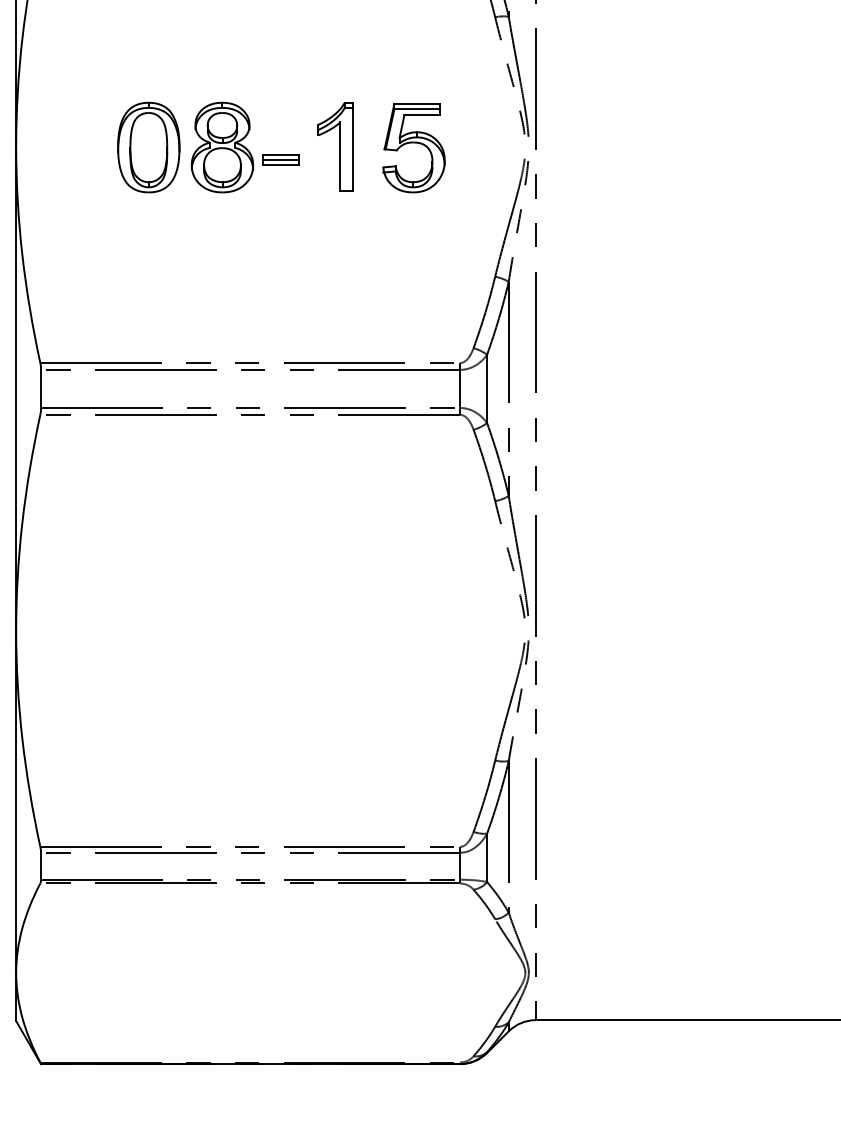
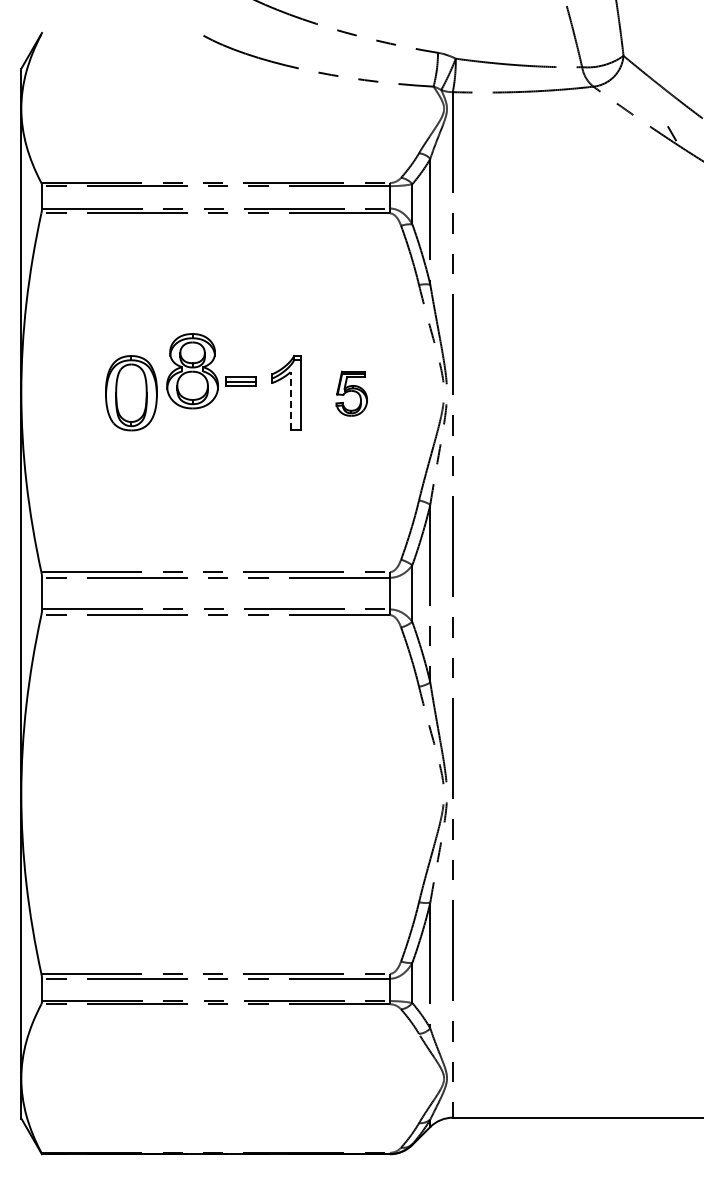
part: (245, 147) -> (211, 371), moved
part: (413, 147) -> (351, 393), size x0.6
line: (340, 156) -> (290, 400), solid -> dashed

